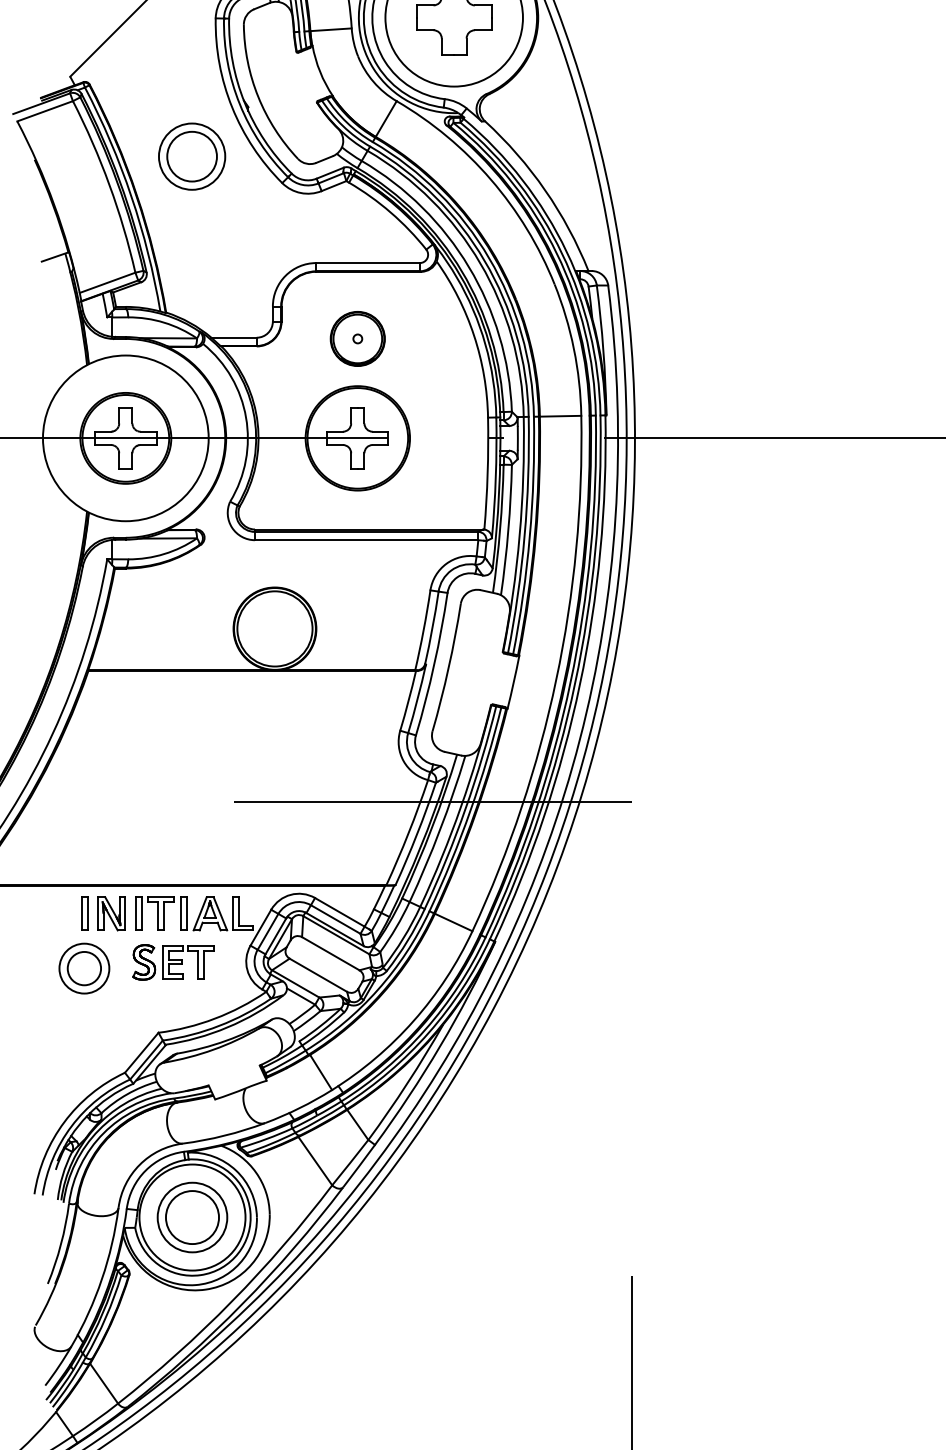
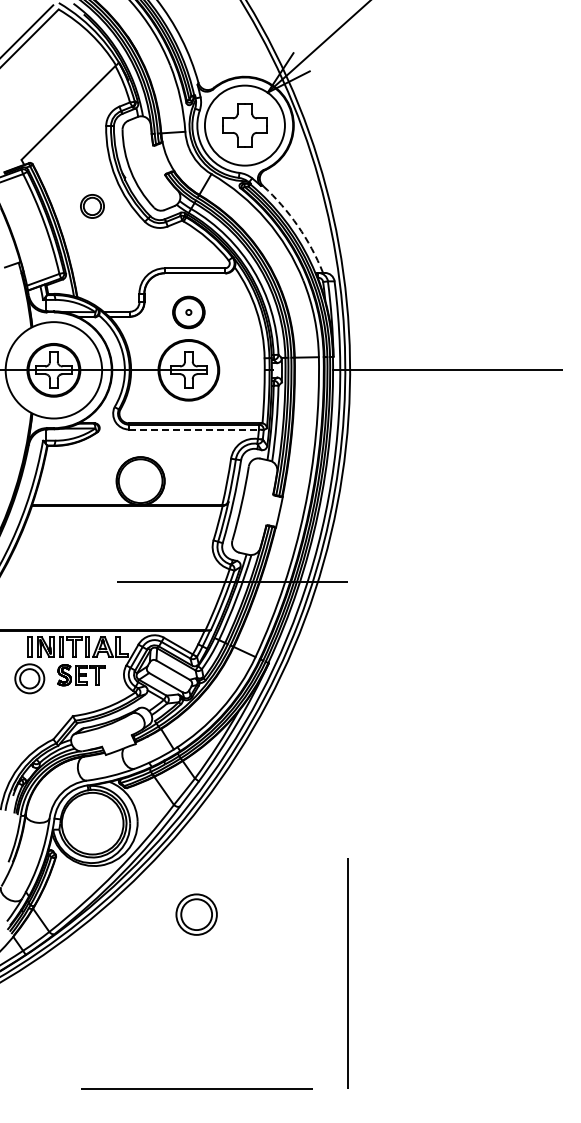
part: (192, 156) -> (92, 206), size x0.6
arc: (544, 191) -> (297, 226), solid -> dashed
line: (367, 540) -> (194, 429), solid -> dashed
part: (192, 1217) -> (196, 914), moved

